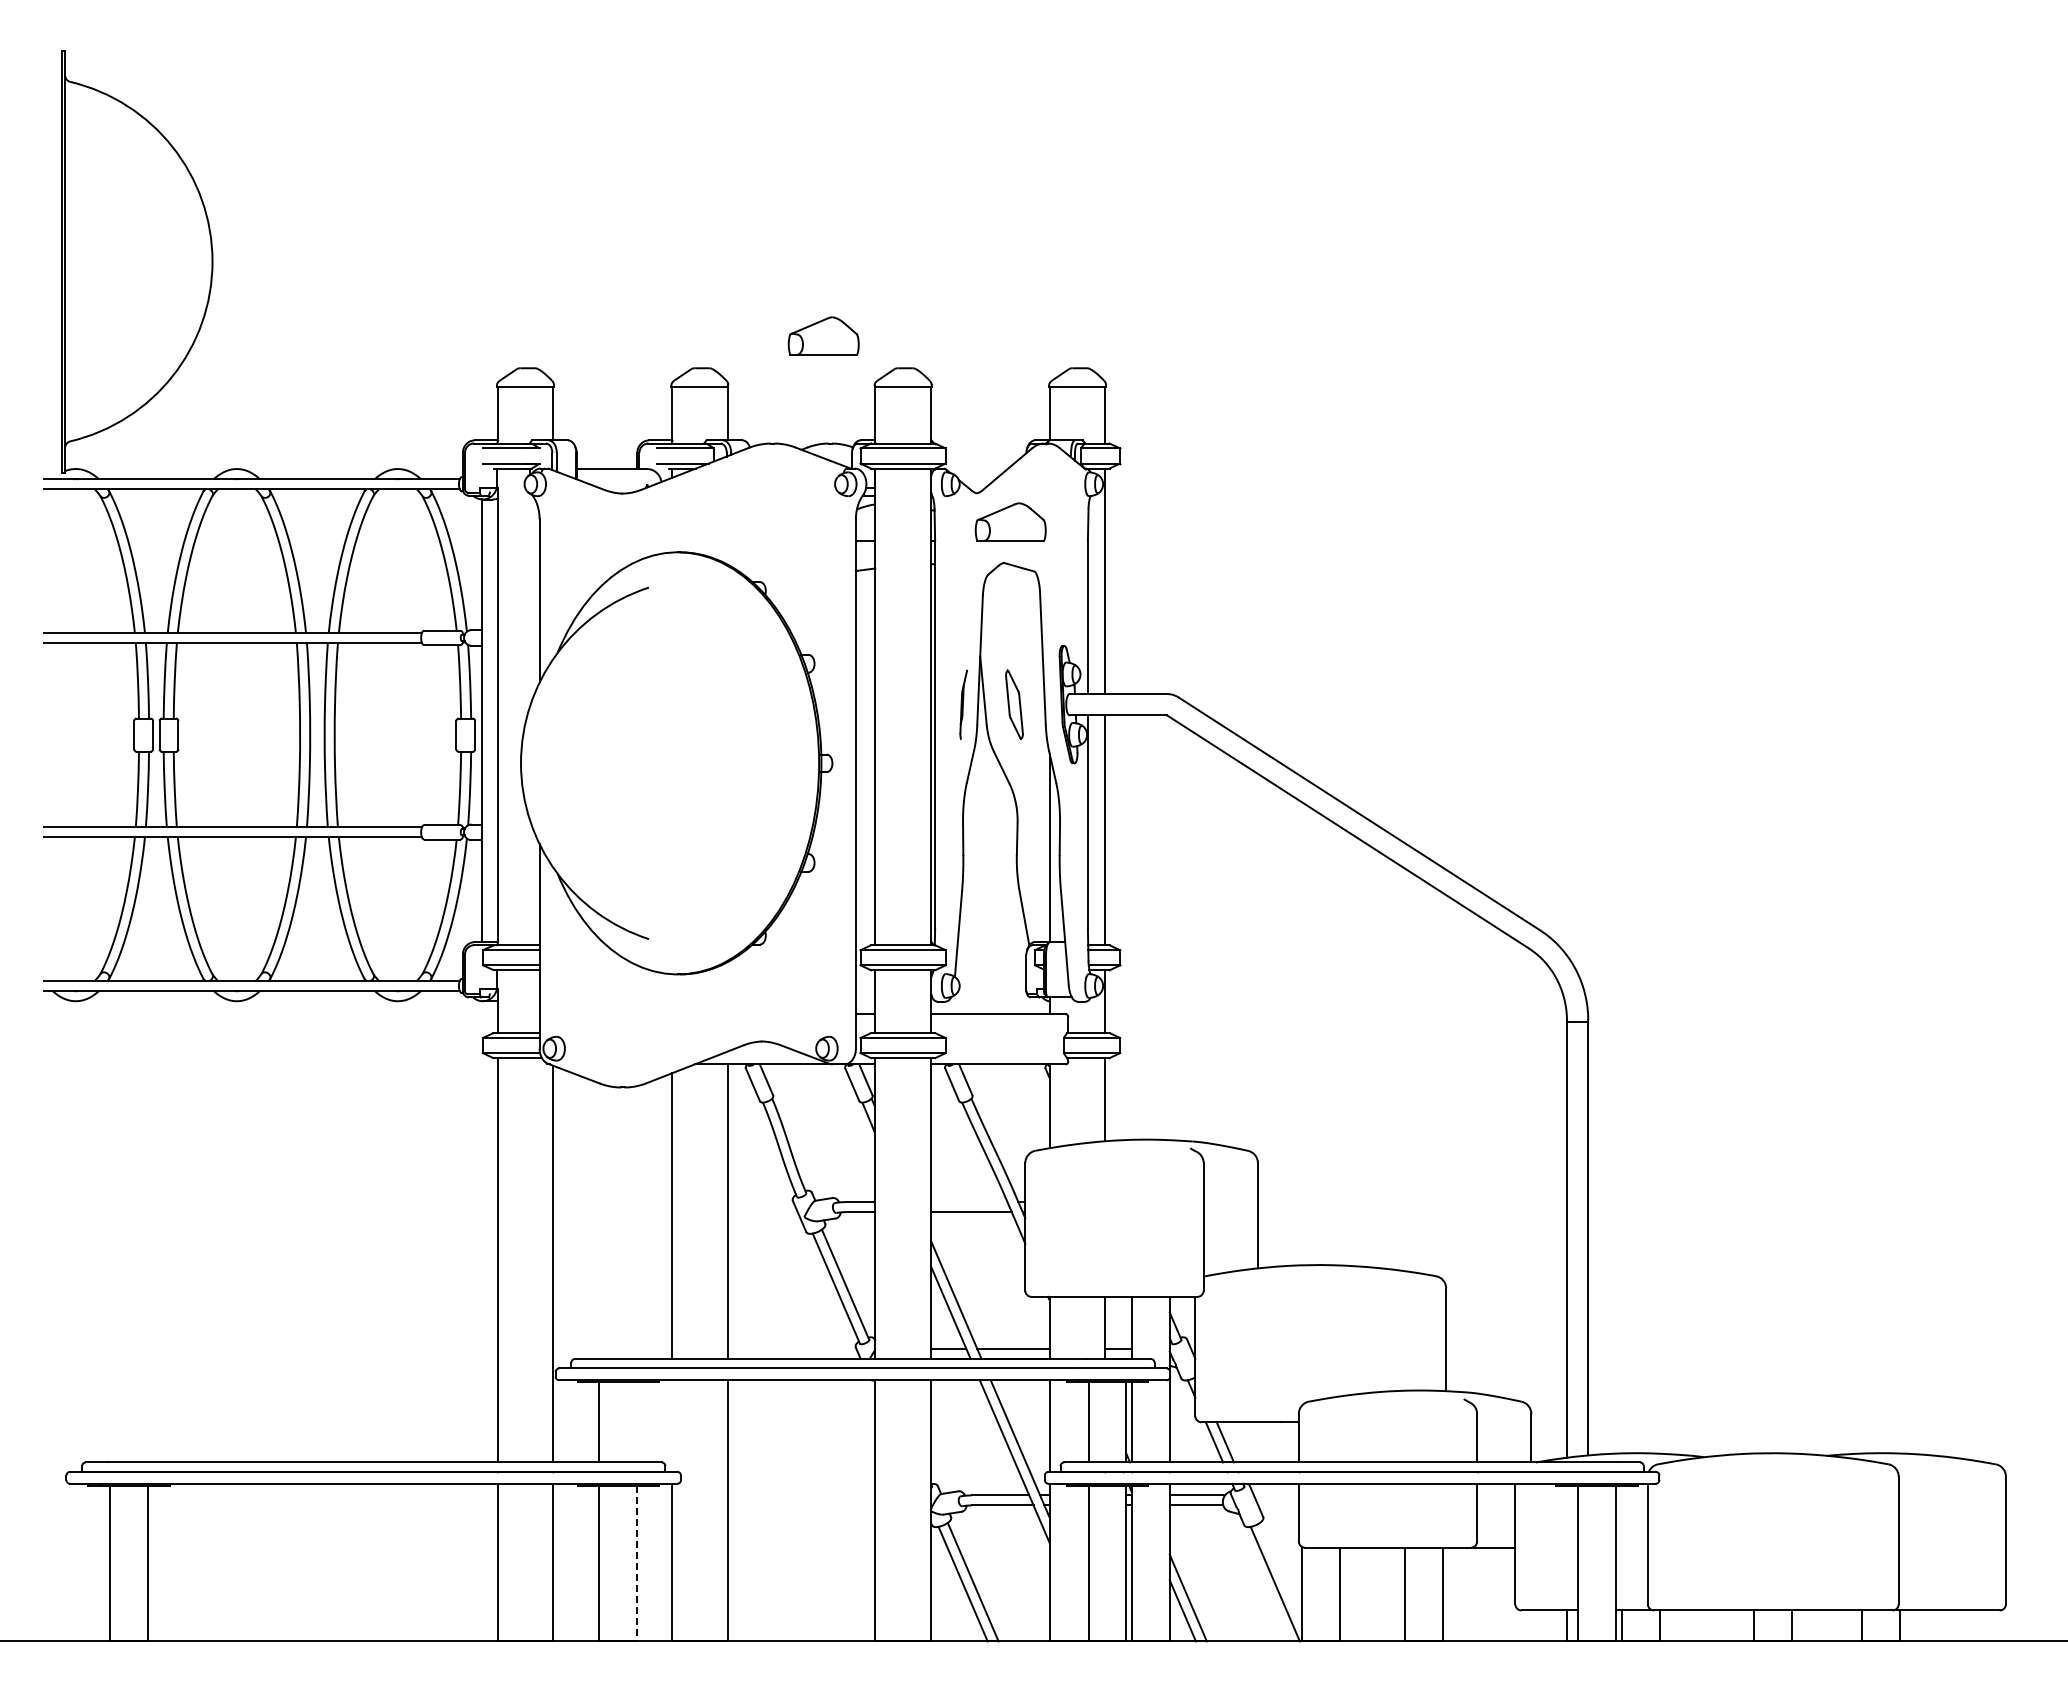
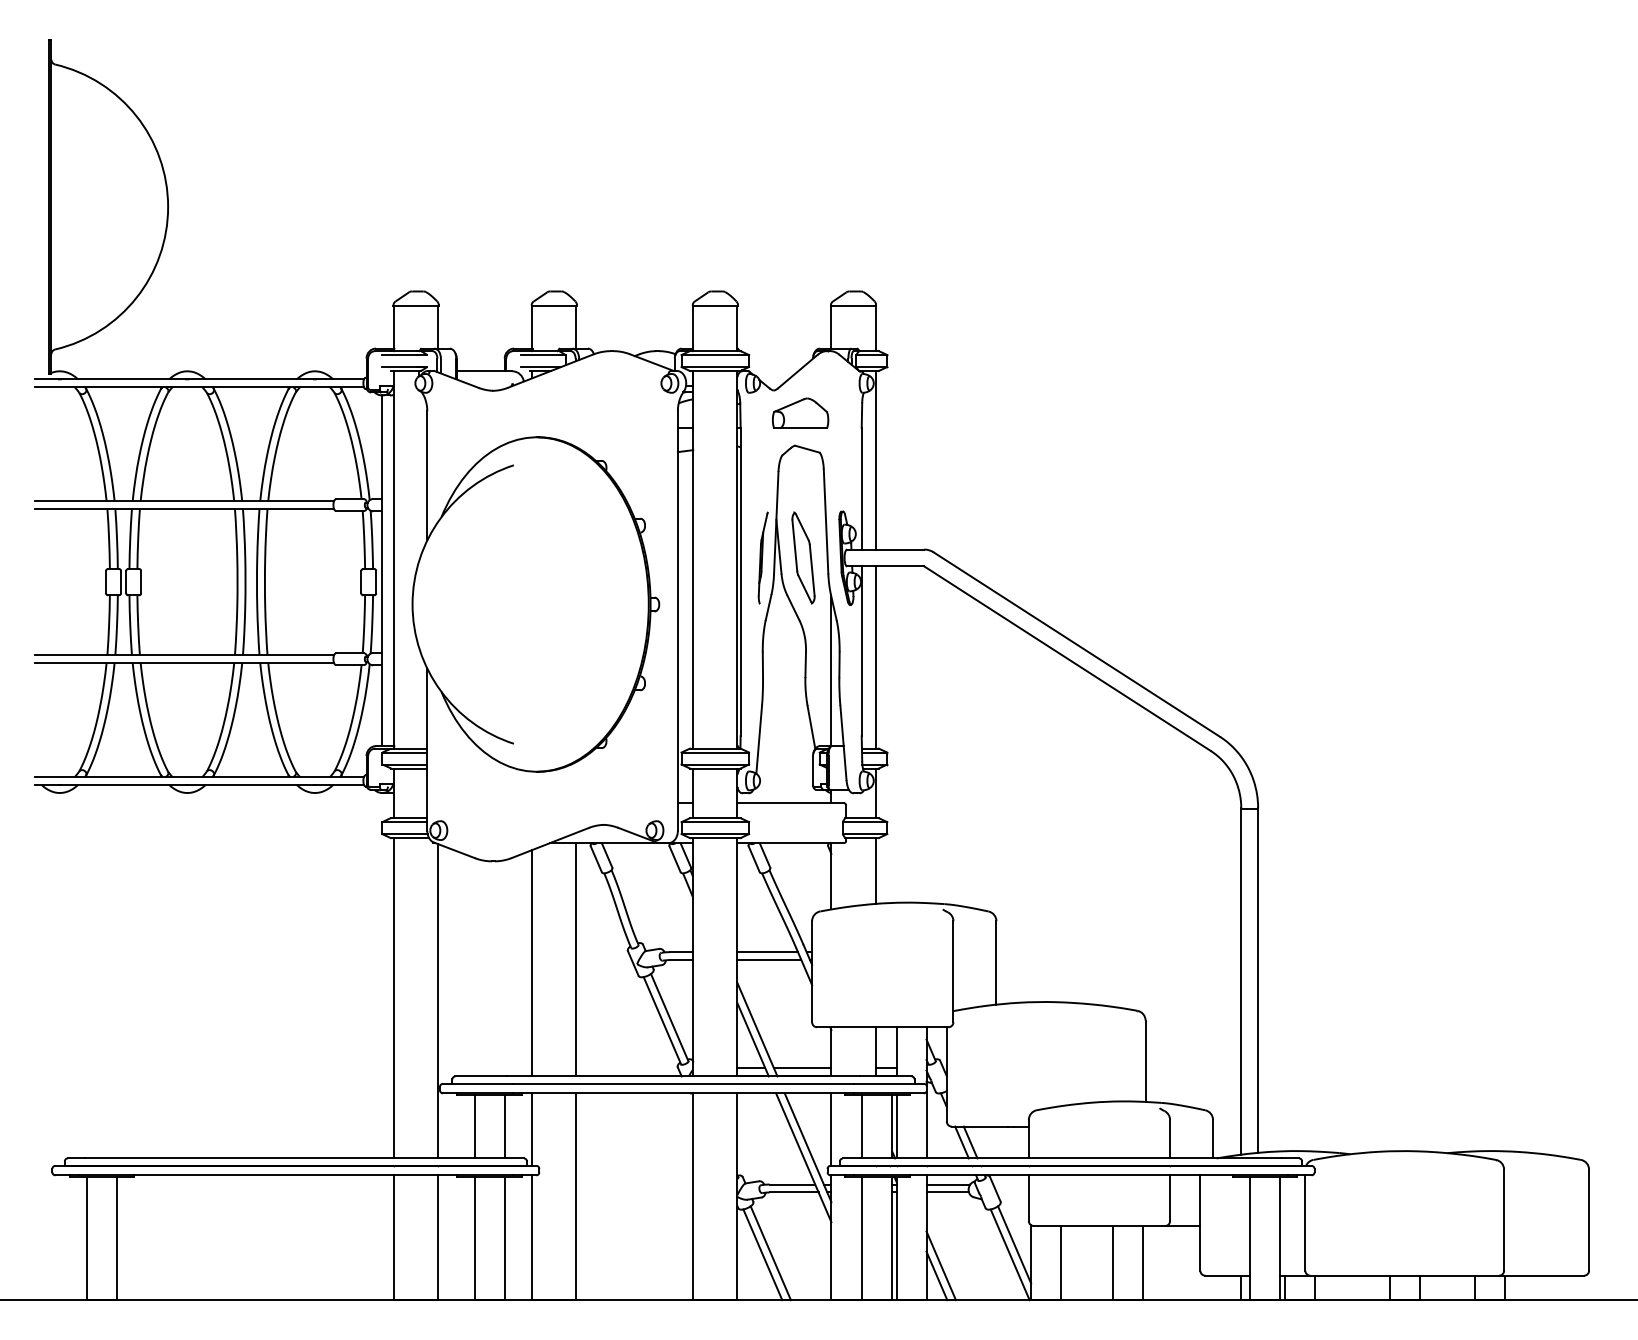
part: (823, 335) -> (652, 265), removed
part: (963, 704) -> (763, 557), size x1.67
part: (1014, 704) -> (803, 557), size x1.67
line: (969, 1202) -> (767, 952), added
line: (637, 1422) -> (504, 1126), added
line: (671, 1425) -> (531, 1129), added
line: (637, 1563) -> (504, 1238), dashed -> solid
line: (1280, 1571) -> (1014, 1244), added

